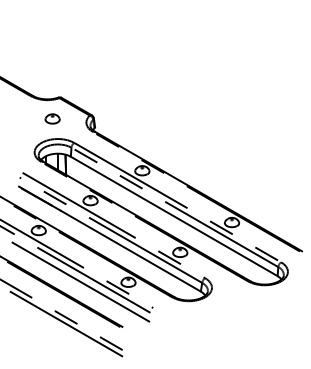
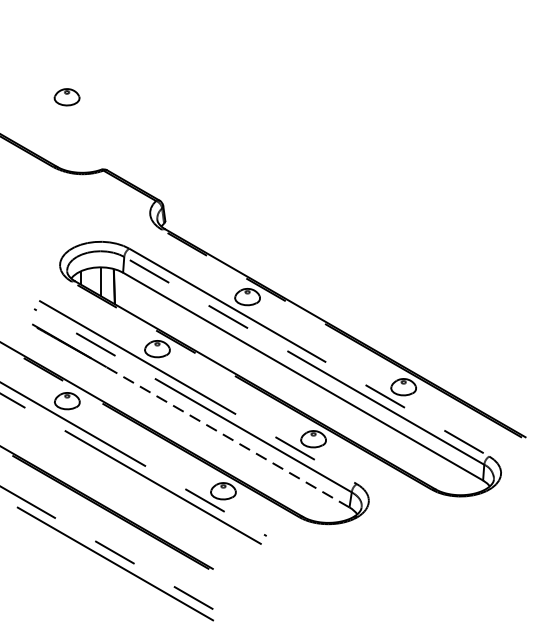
part: (52, 118) -> (66, 96), moved
line: (130, 251) -> (226, 437), solid -> dashed
line: (80, 281) -> (139, 489), removed

